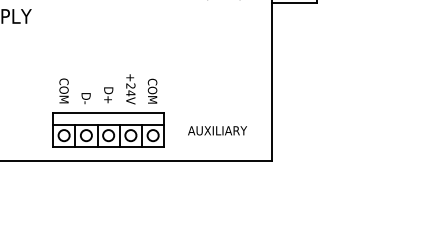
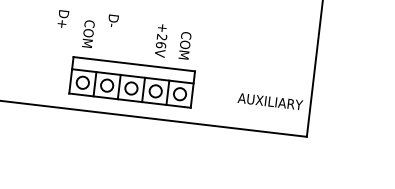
text: (130, 93) -> (160, 45), +24V -> +26V
text: (108, 95) -> (63, 19), moved
text: (85, 98) -> (112, 20), moved
text: (217, 130) -> (270, 101), moved

